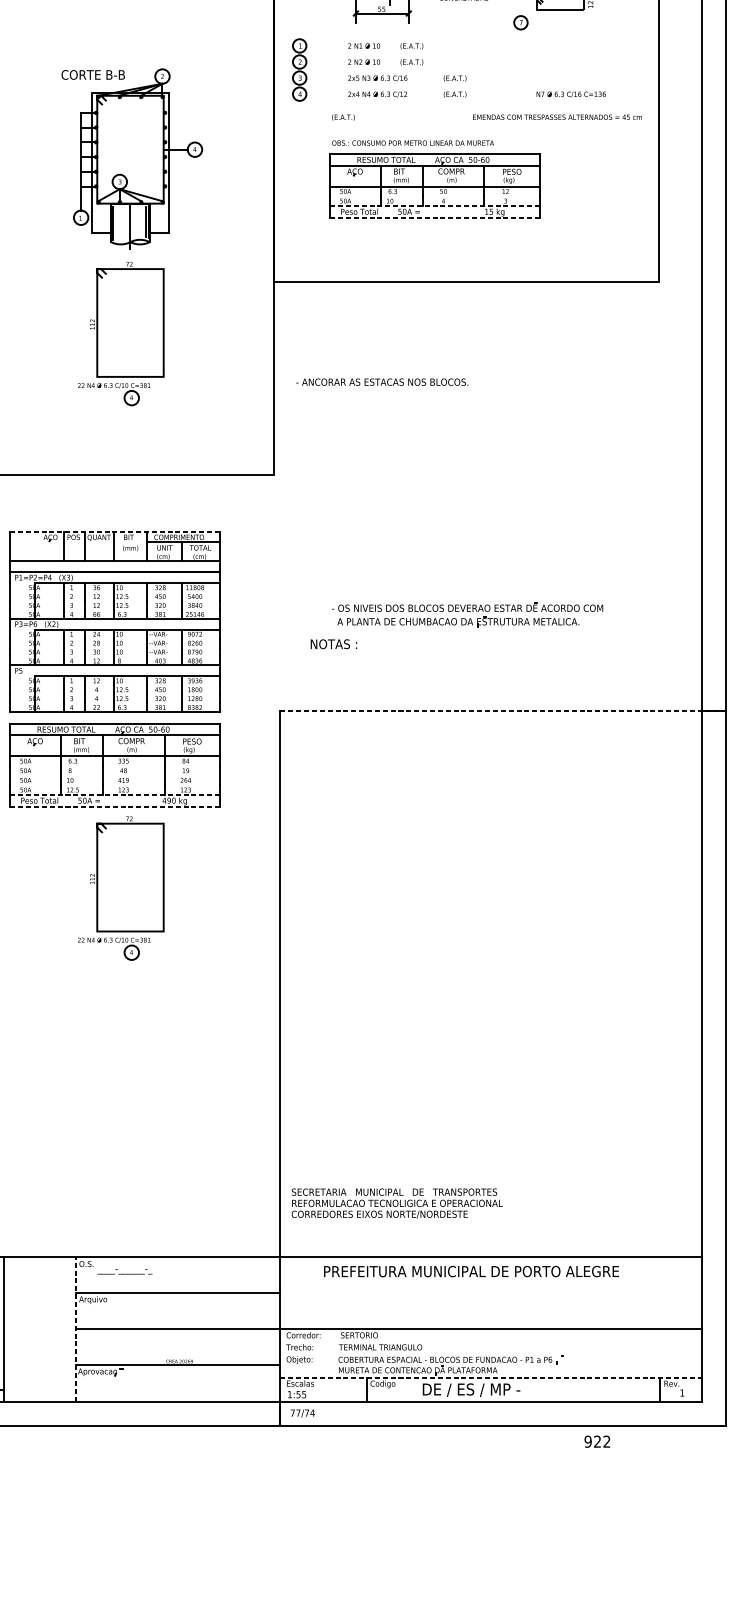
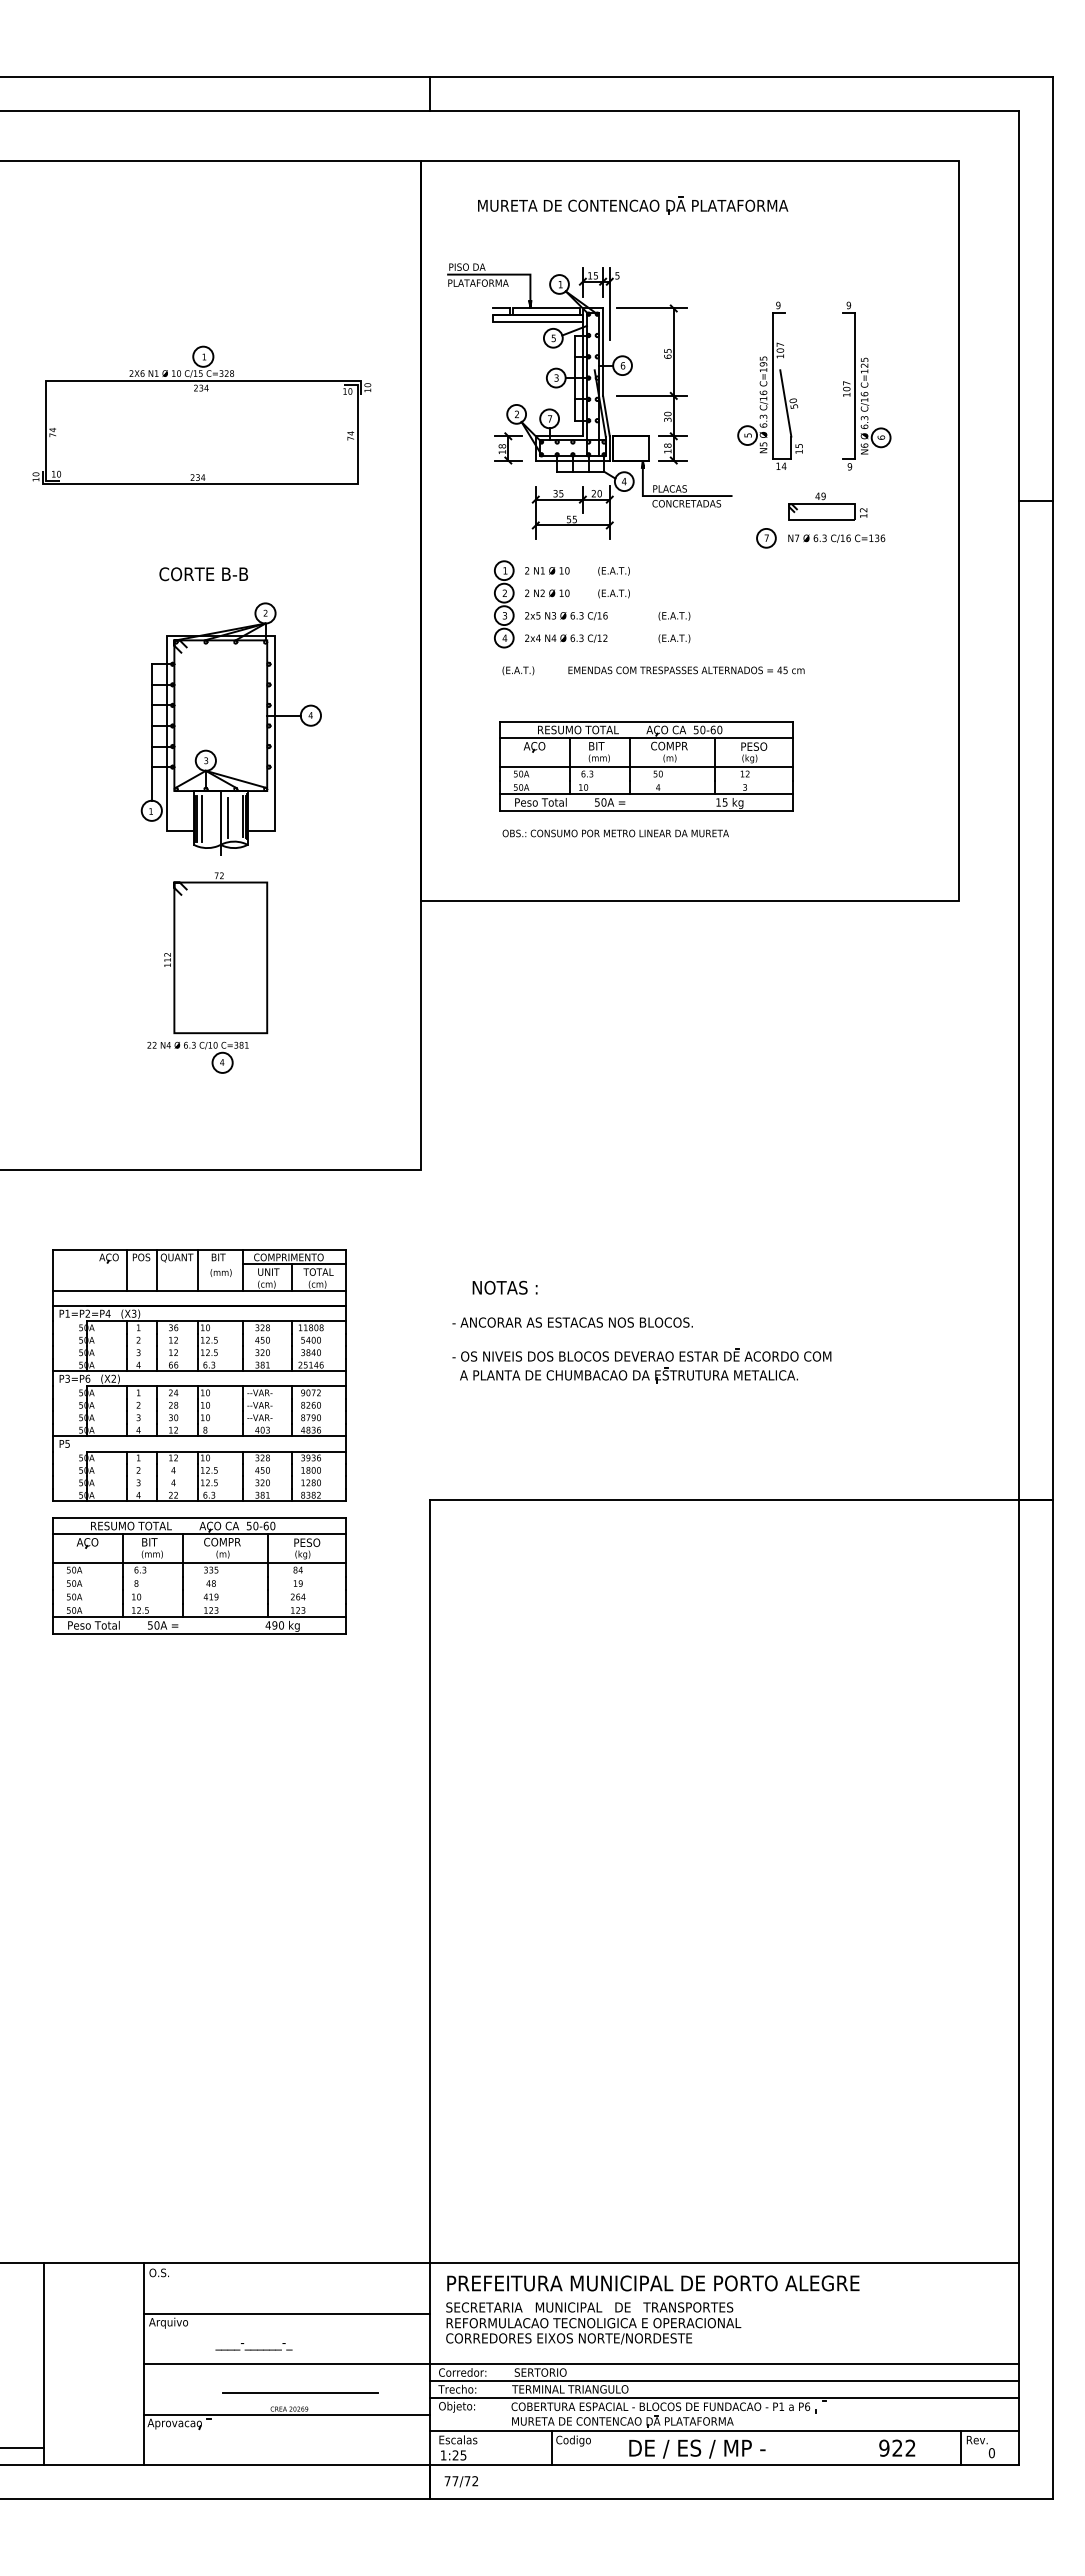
part: (299, 70) -> (504, 604), moved
text: (93, 75) -> (203, 574), moved
text: (571, 94) -> (836, 538), moved
text: (557, 117) -> (686, 670), moved
text: (412, 143) -> (615, 833), moved
line: (435, 206) -> (646, 794), dashed -> solid
line: (435, 218) -> (646, 811), dashed -> solid
line: (135, 222) -> (228, 817), added
line: (116, 223) -> (201, 819), added
text: (382, 382) -> (572, 1322), moved
line: (114, 531) -> (198, 1249), dashed -> solid
part: (467, 614) -> (641, 1365), moved
text: (333, 644) -> (504, 1287), moved
line: (503, 710) -> (741, 1499), dashed -> solid
line: (115, 795) -> (199, 1617), dashed -> solid
line: (115, 807) -> (199, 1634), dashed -> solid
part: (120, 888) -> (207, 1747), removed
text: (397, 1203) -> (593, 2323), moved
text: (124, 1271) -> (253, 2346), moved
text: (471, 1271) -> (653, 2283), moved
line: (75, 1329) -> (144, 2364), dashed -> solid
line: (490, 1341) -> (724, 2381), added
line: (187, 1349) -> (300, 2392), added
line: (490, 1353) -> (724, 2397), added
line: (491, 1377) -> (725, 2431), dashed -> solid
text: (682, 1393) -> (991, 2453), 1 -> 0
text: (298, 1394) -> (455, 2455), 1:55 -> 1:25
text: (312, 1413) -> (475, 2481), 77/74 -> 77/72
text: (597, 1441) -> (897, 2447), moved

